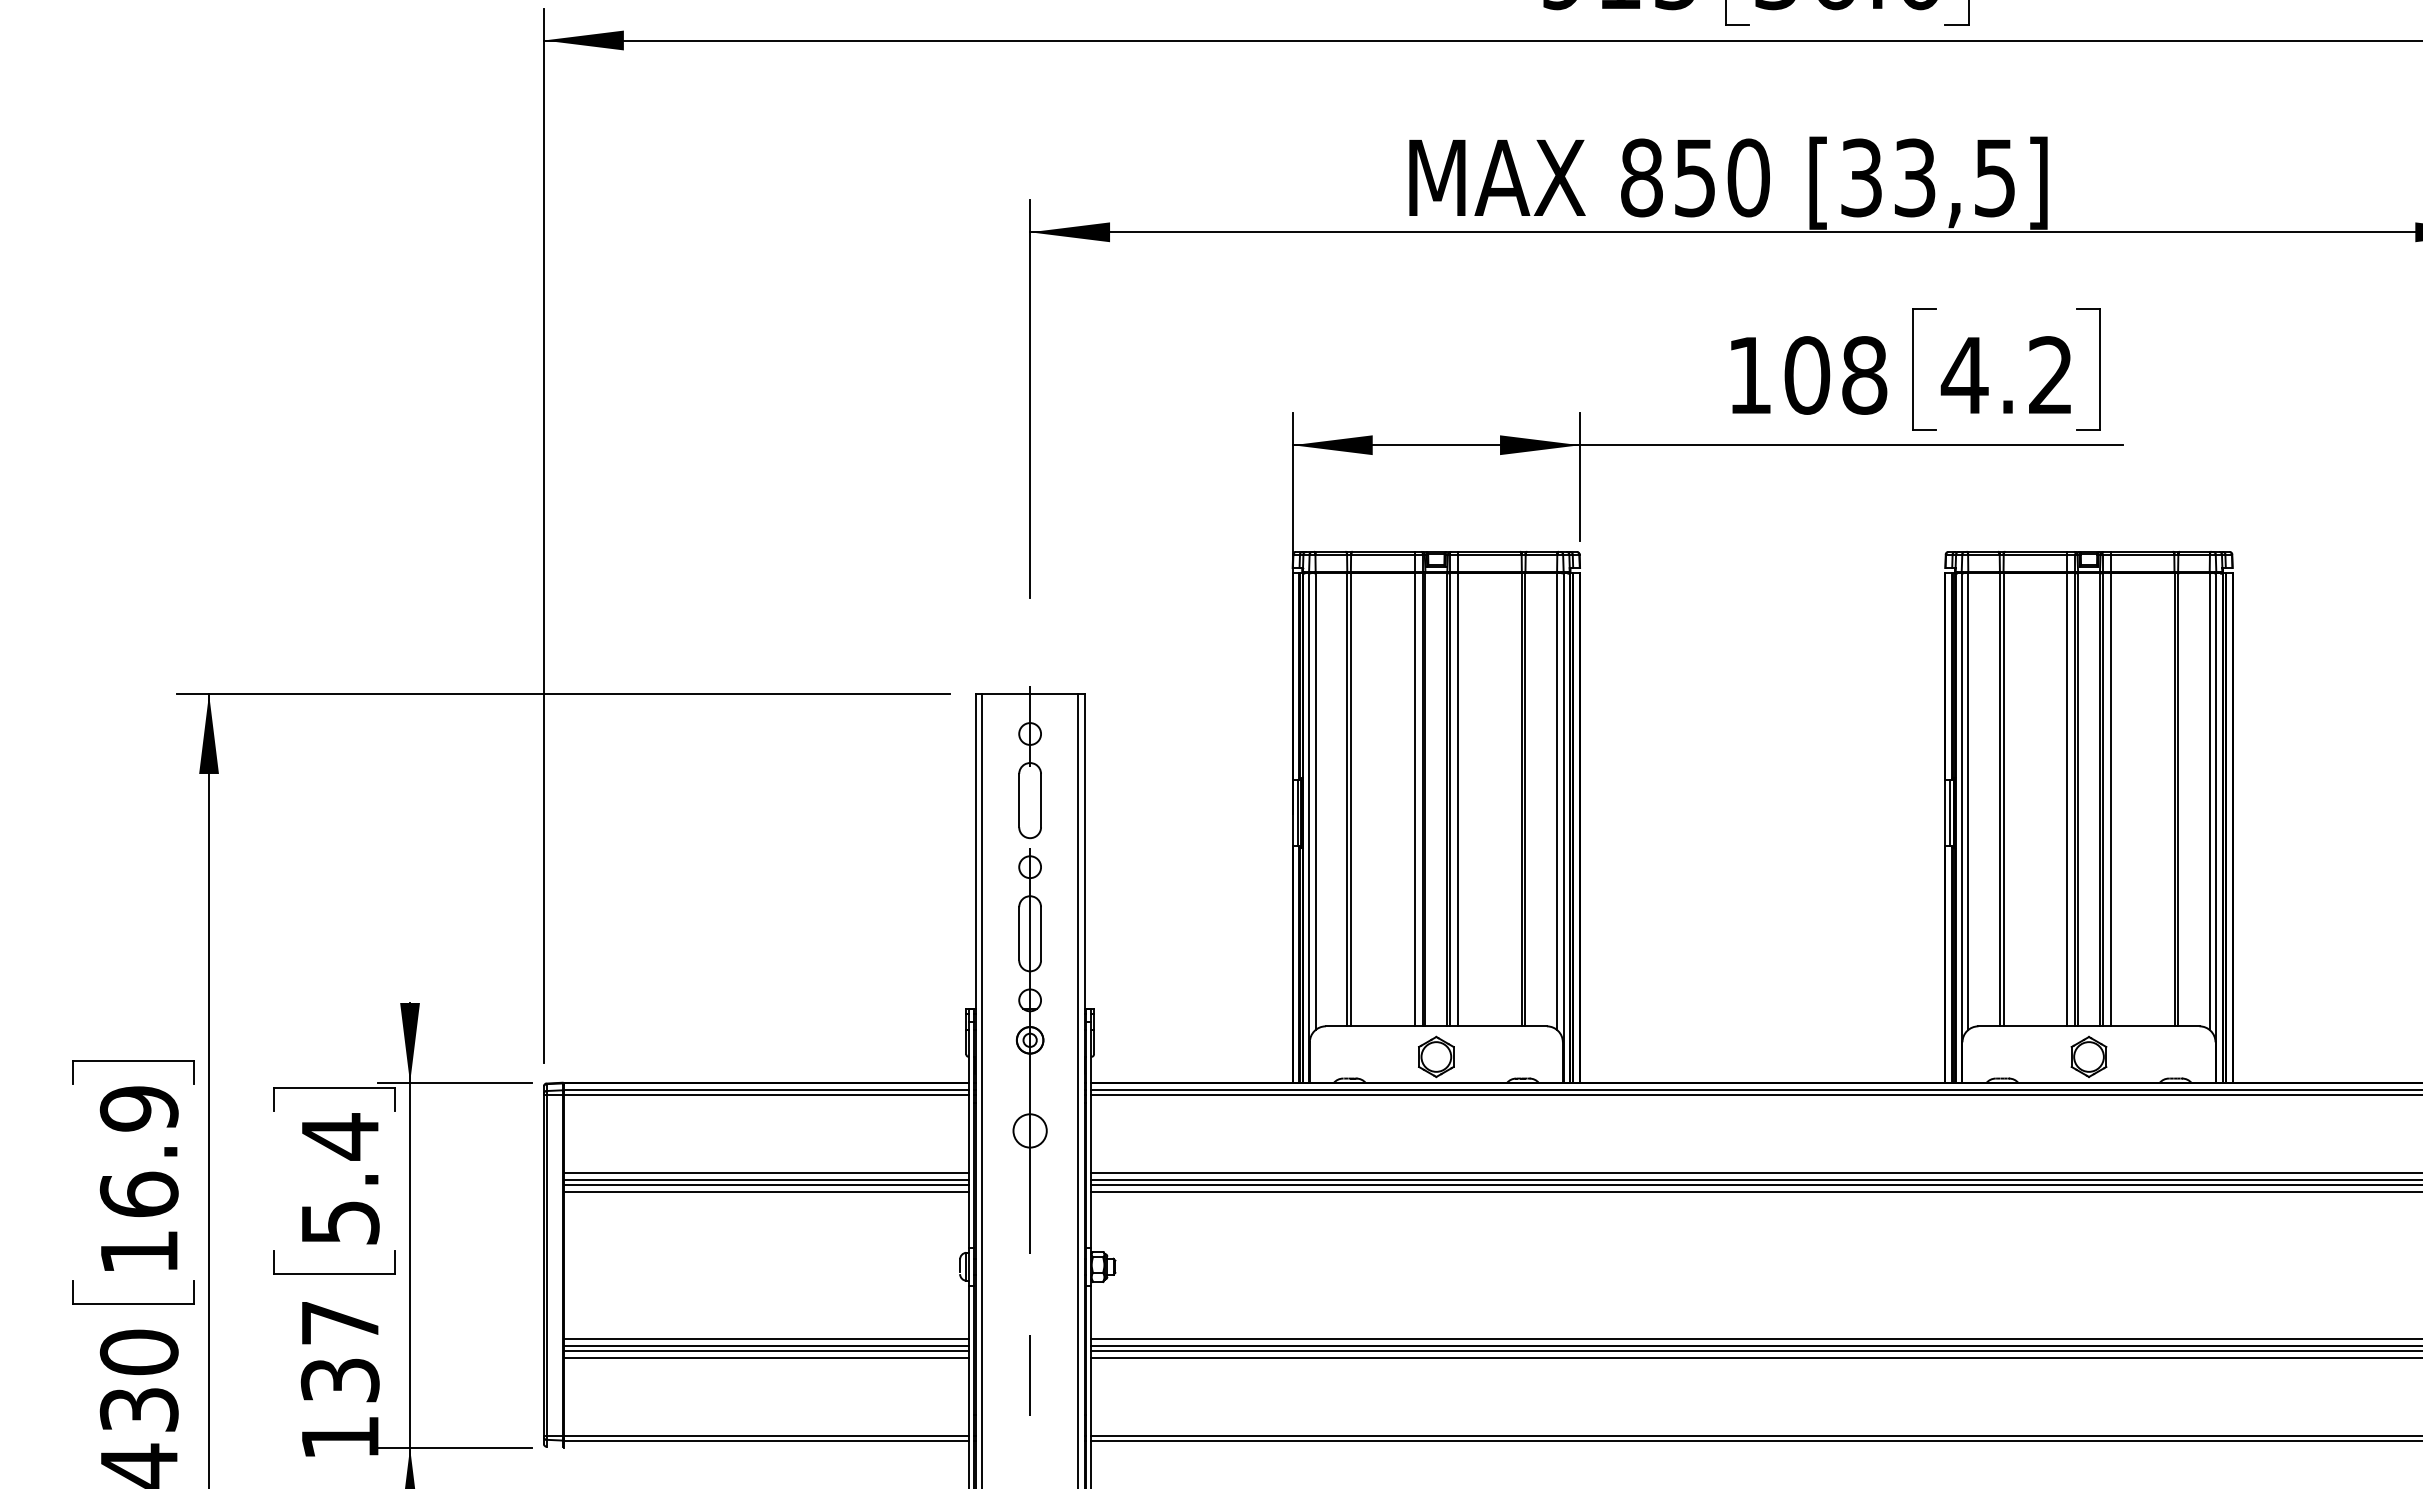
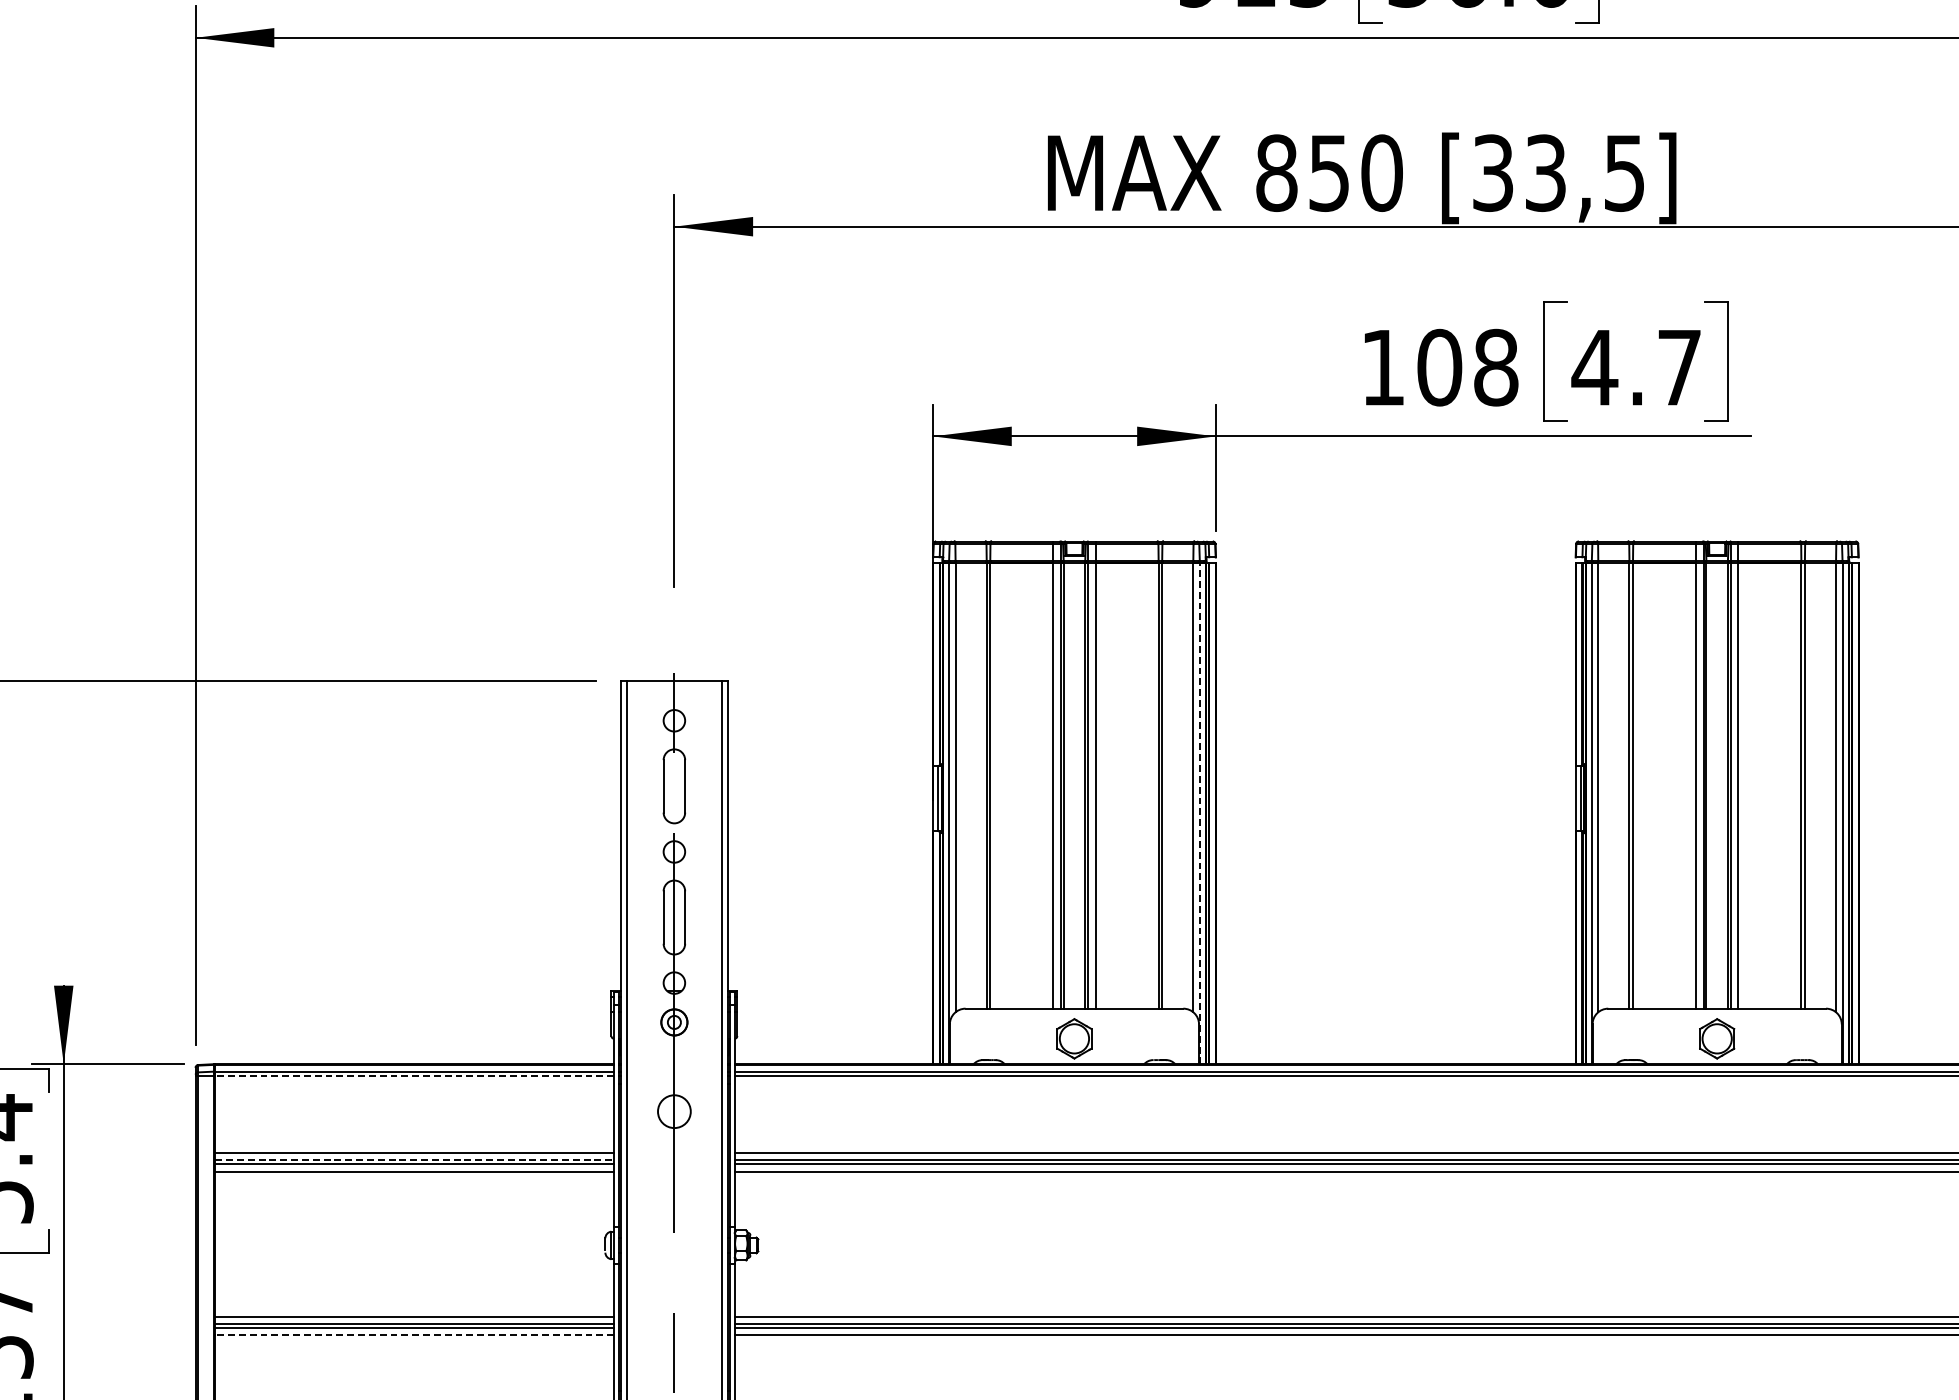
text: (2050, 374) -> (1679, 366), 4.2 -> 4.7
line: (1563, 828) -> (1199, 813), solid -> dashed
line: (765, 1094) -> (413, 1075), solid -> dashed
line: (766, 1180) -> (414, 1160), solid -> dashed
line: (765, 1358) -> (413, 1335), solid -> dashed

